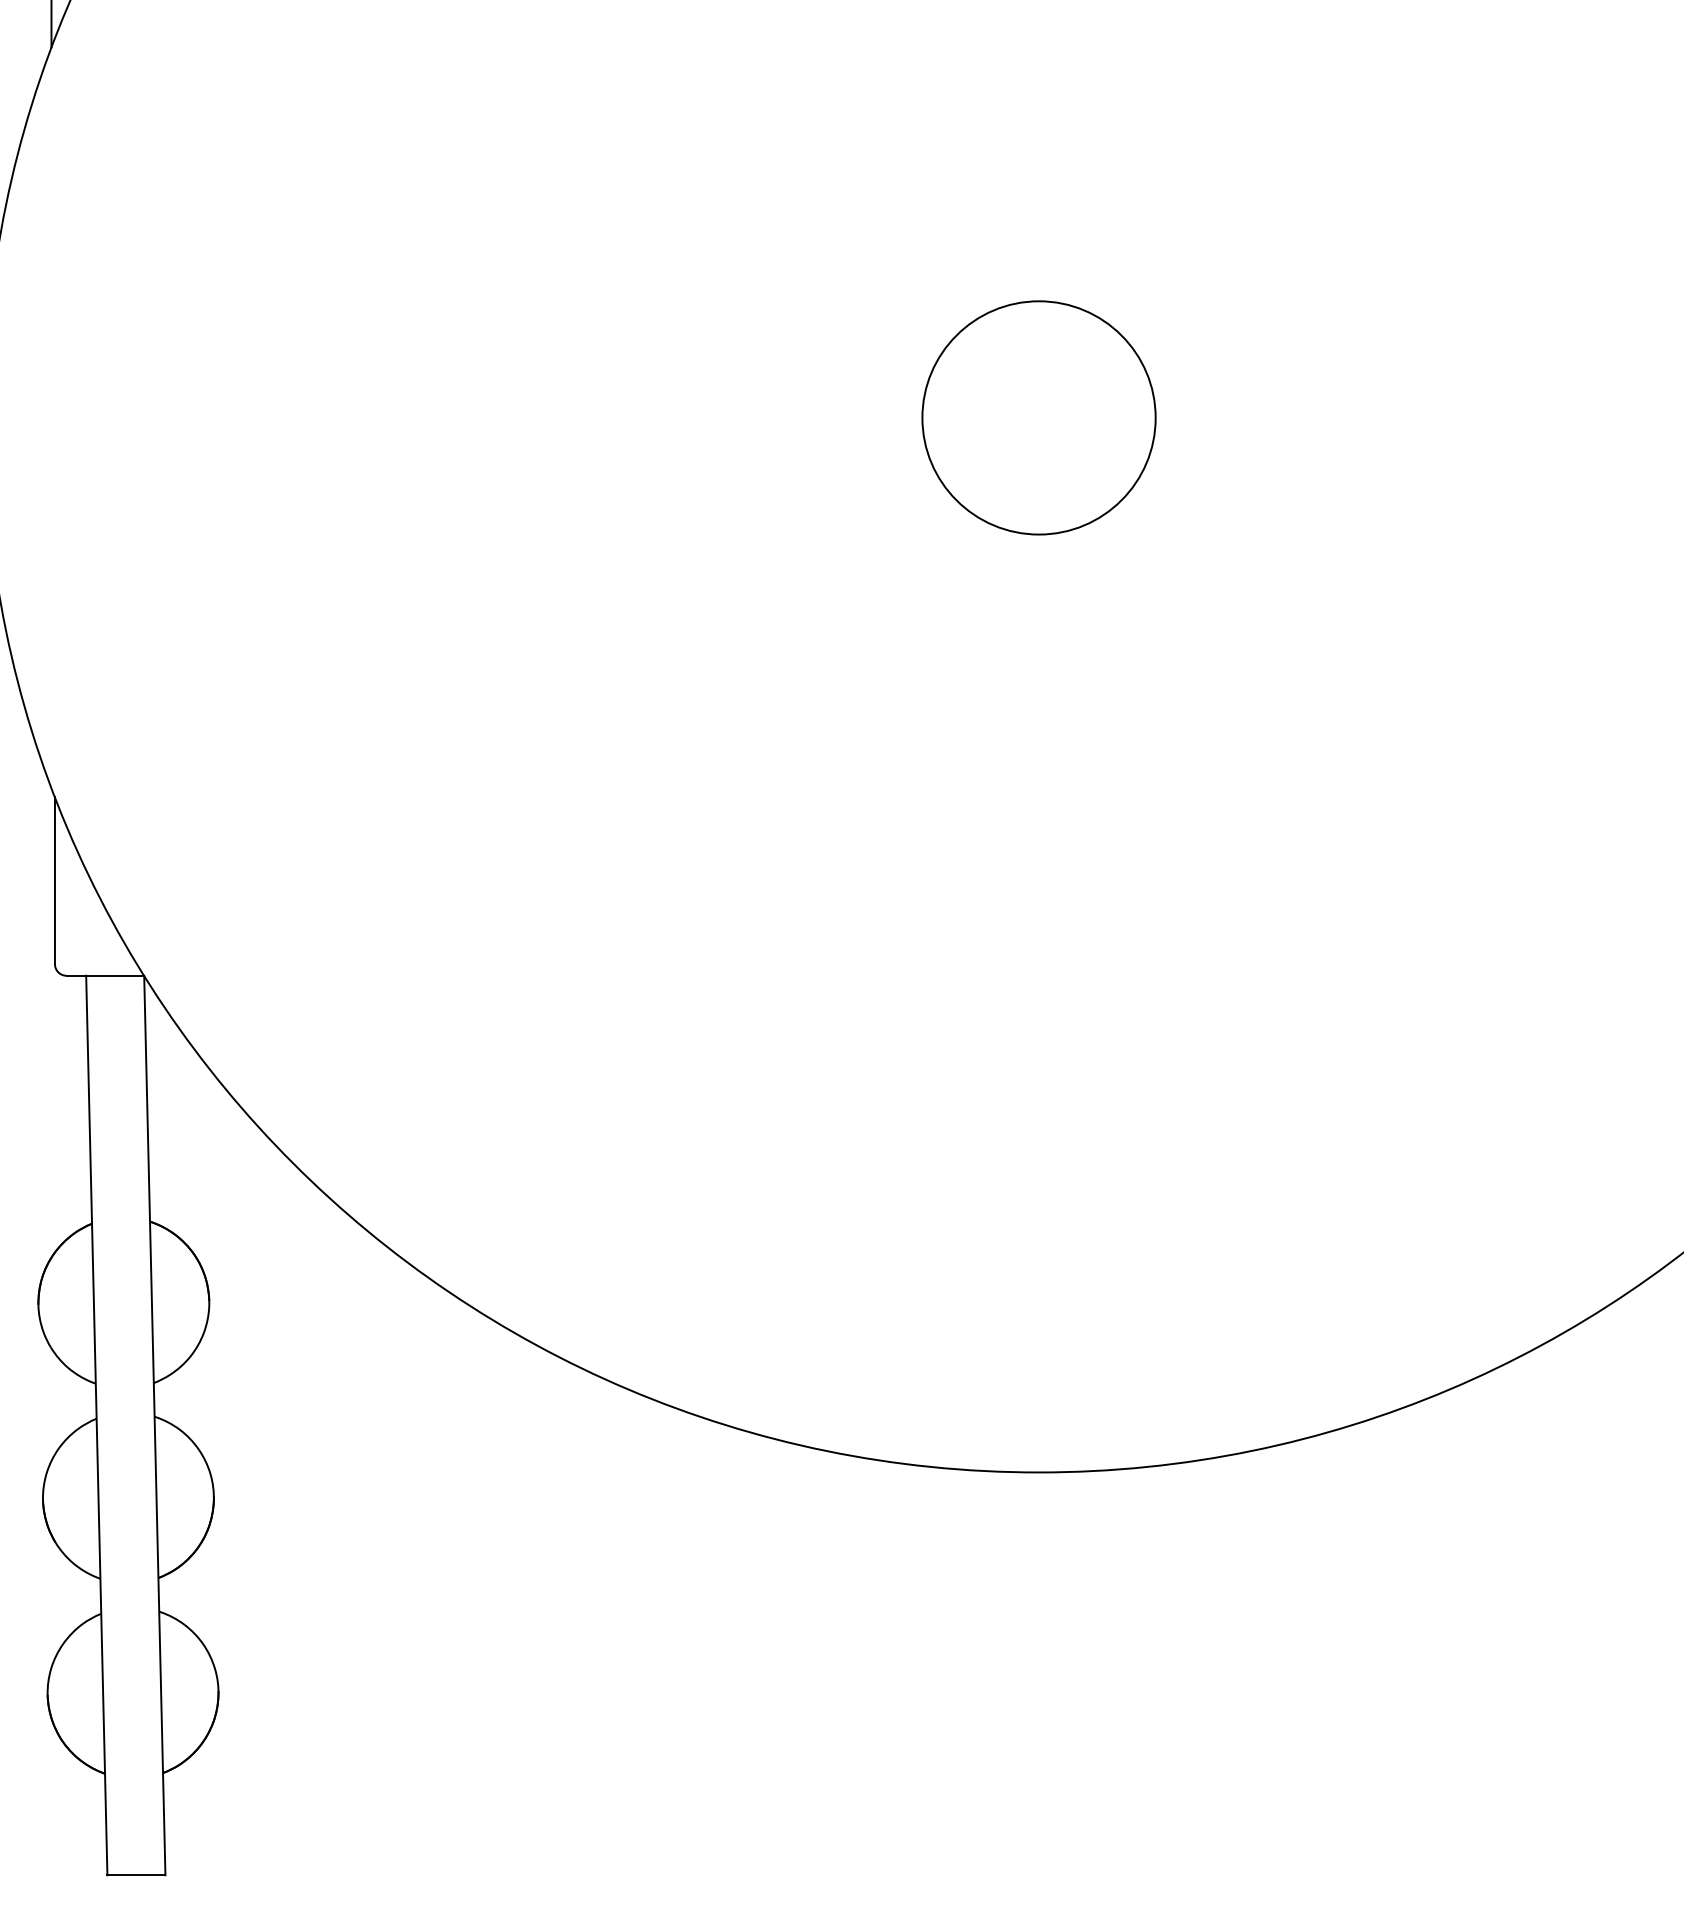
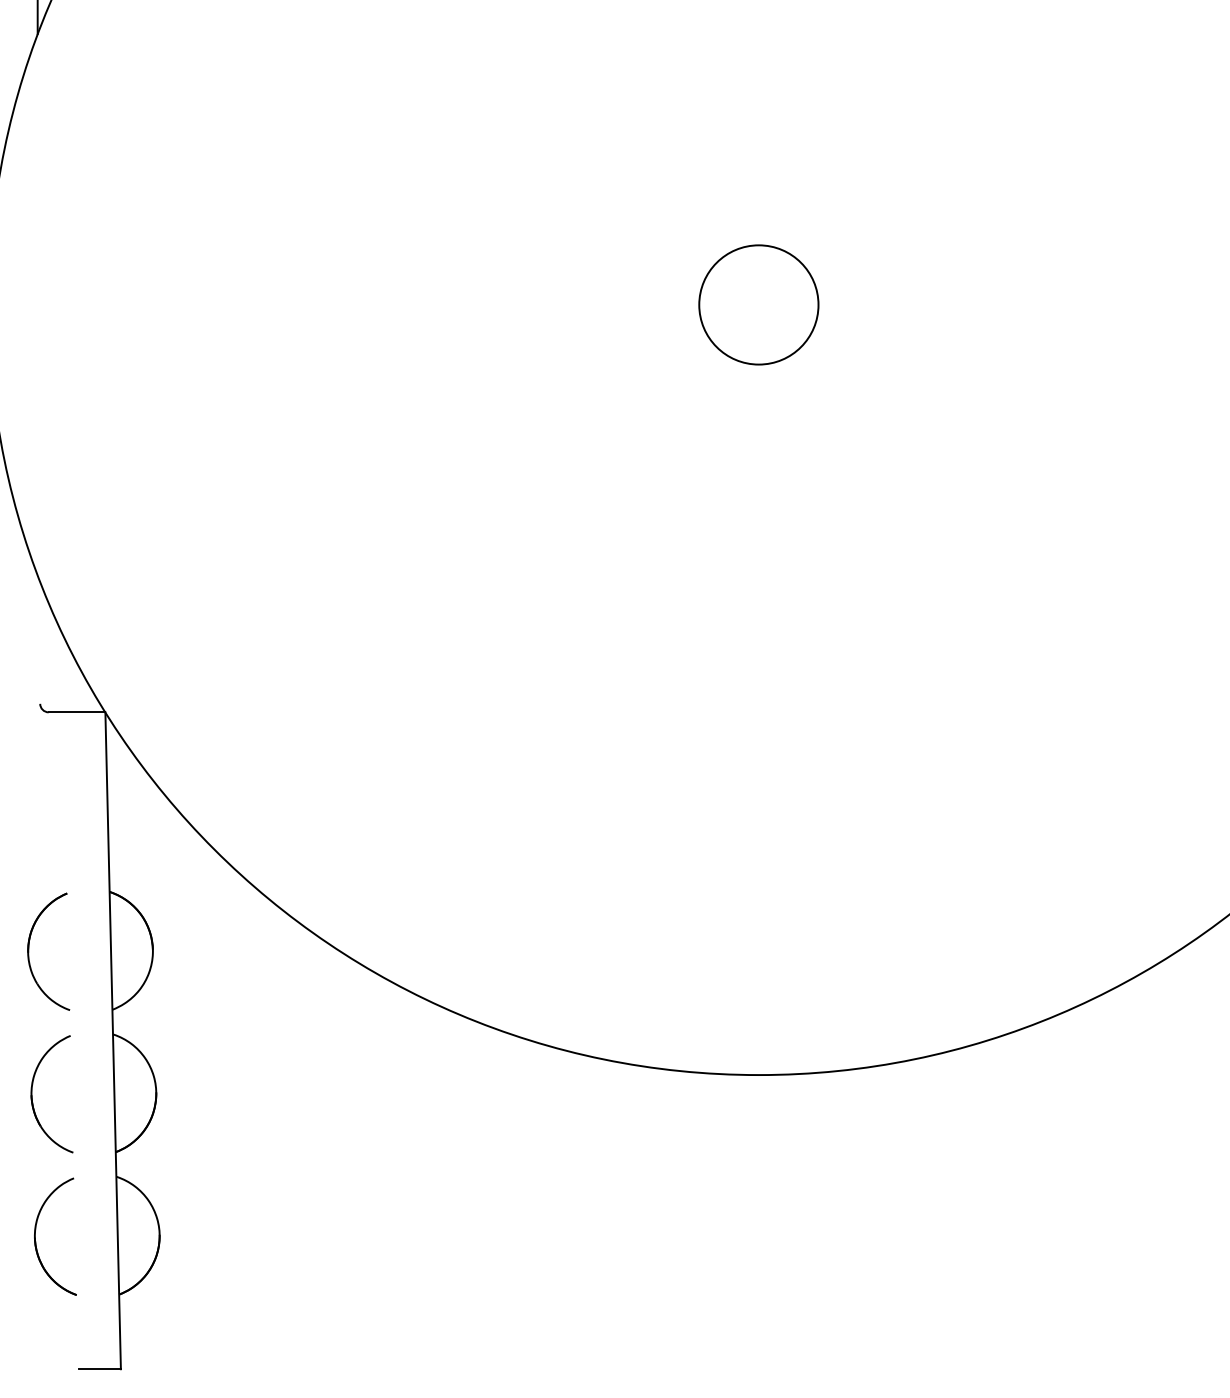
circle: (1038, 417) -> (758, 304), size x0.7
line: (54, 880) -> (39, 642), removed
line: (96, 1425) -> (70, 1040), removed

